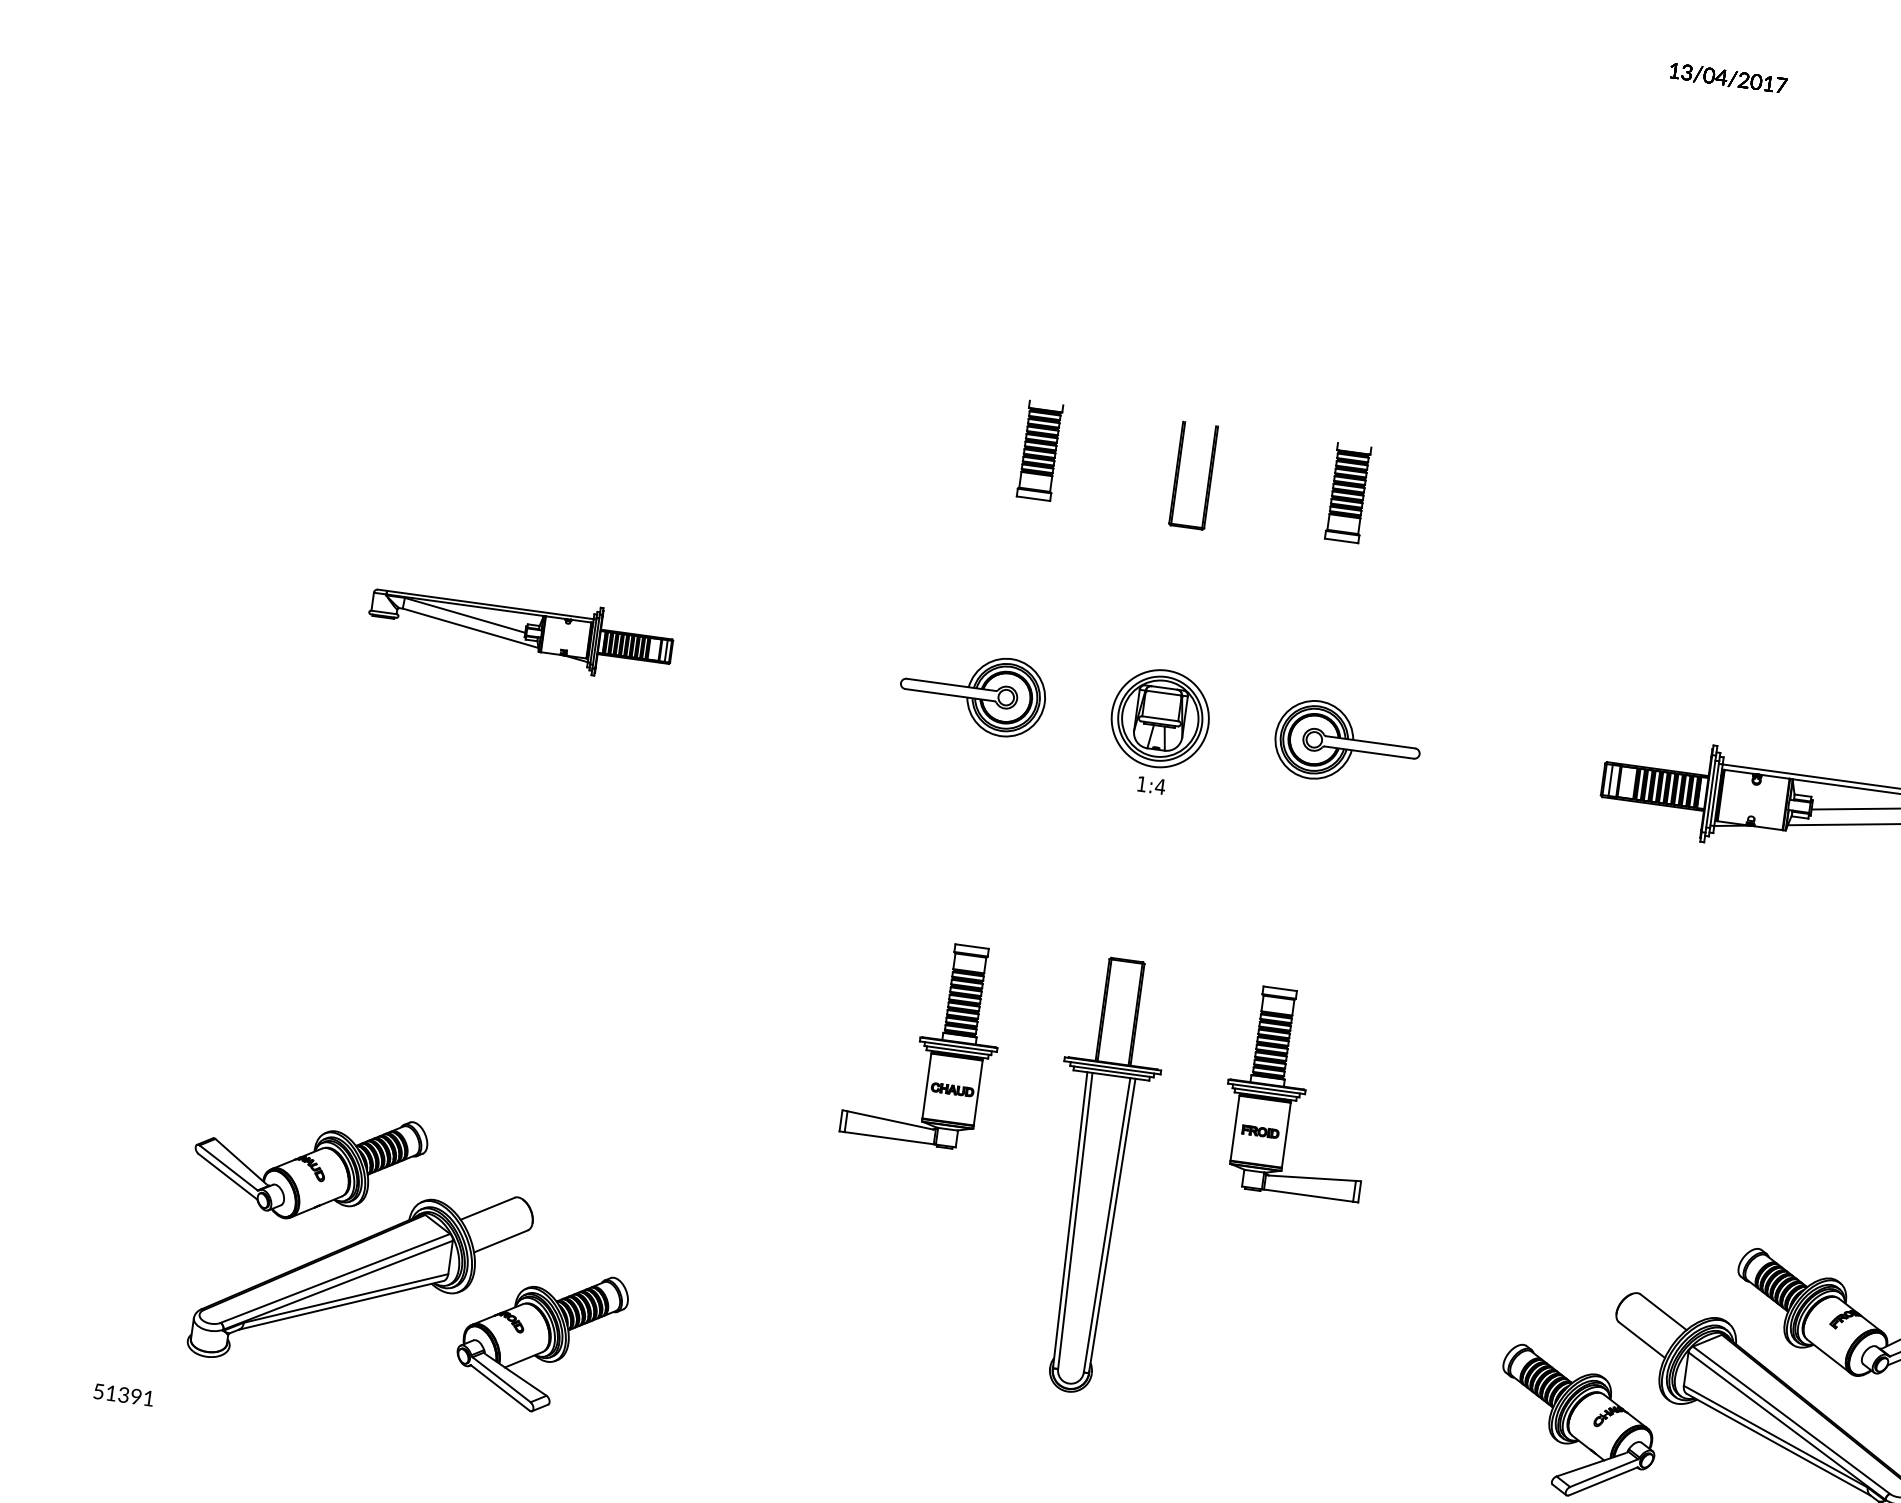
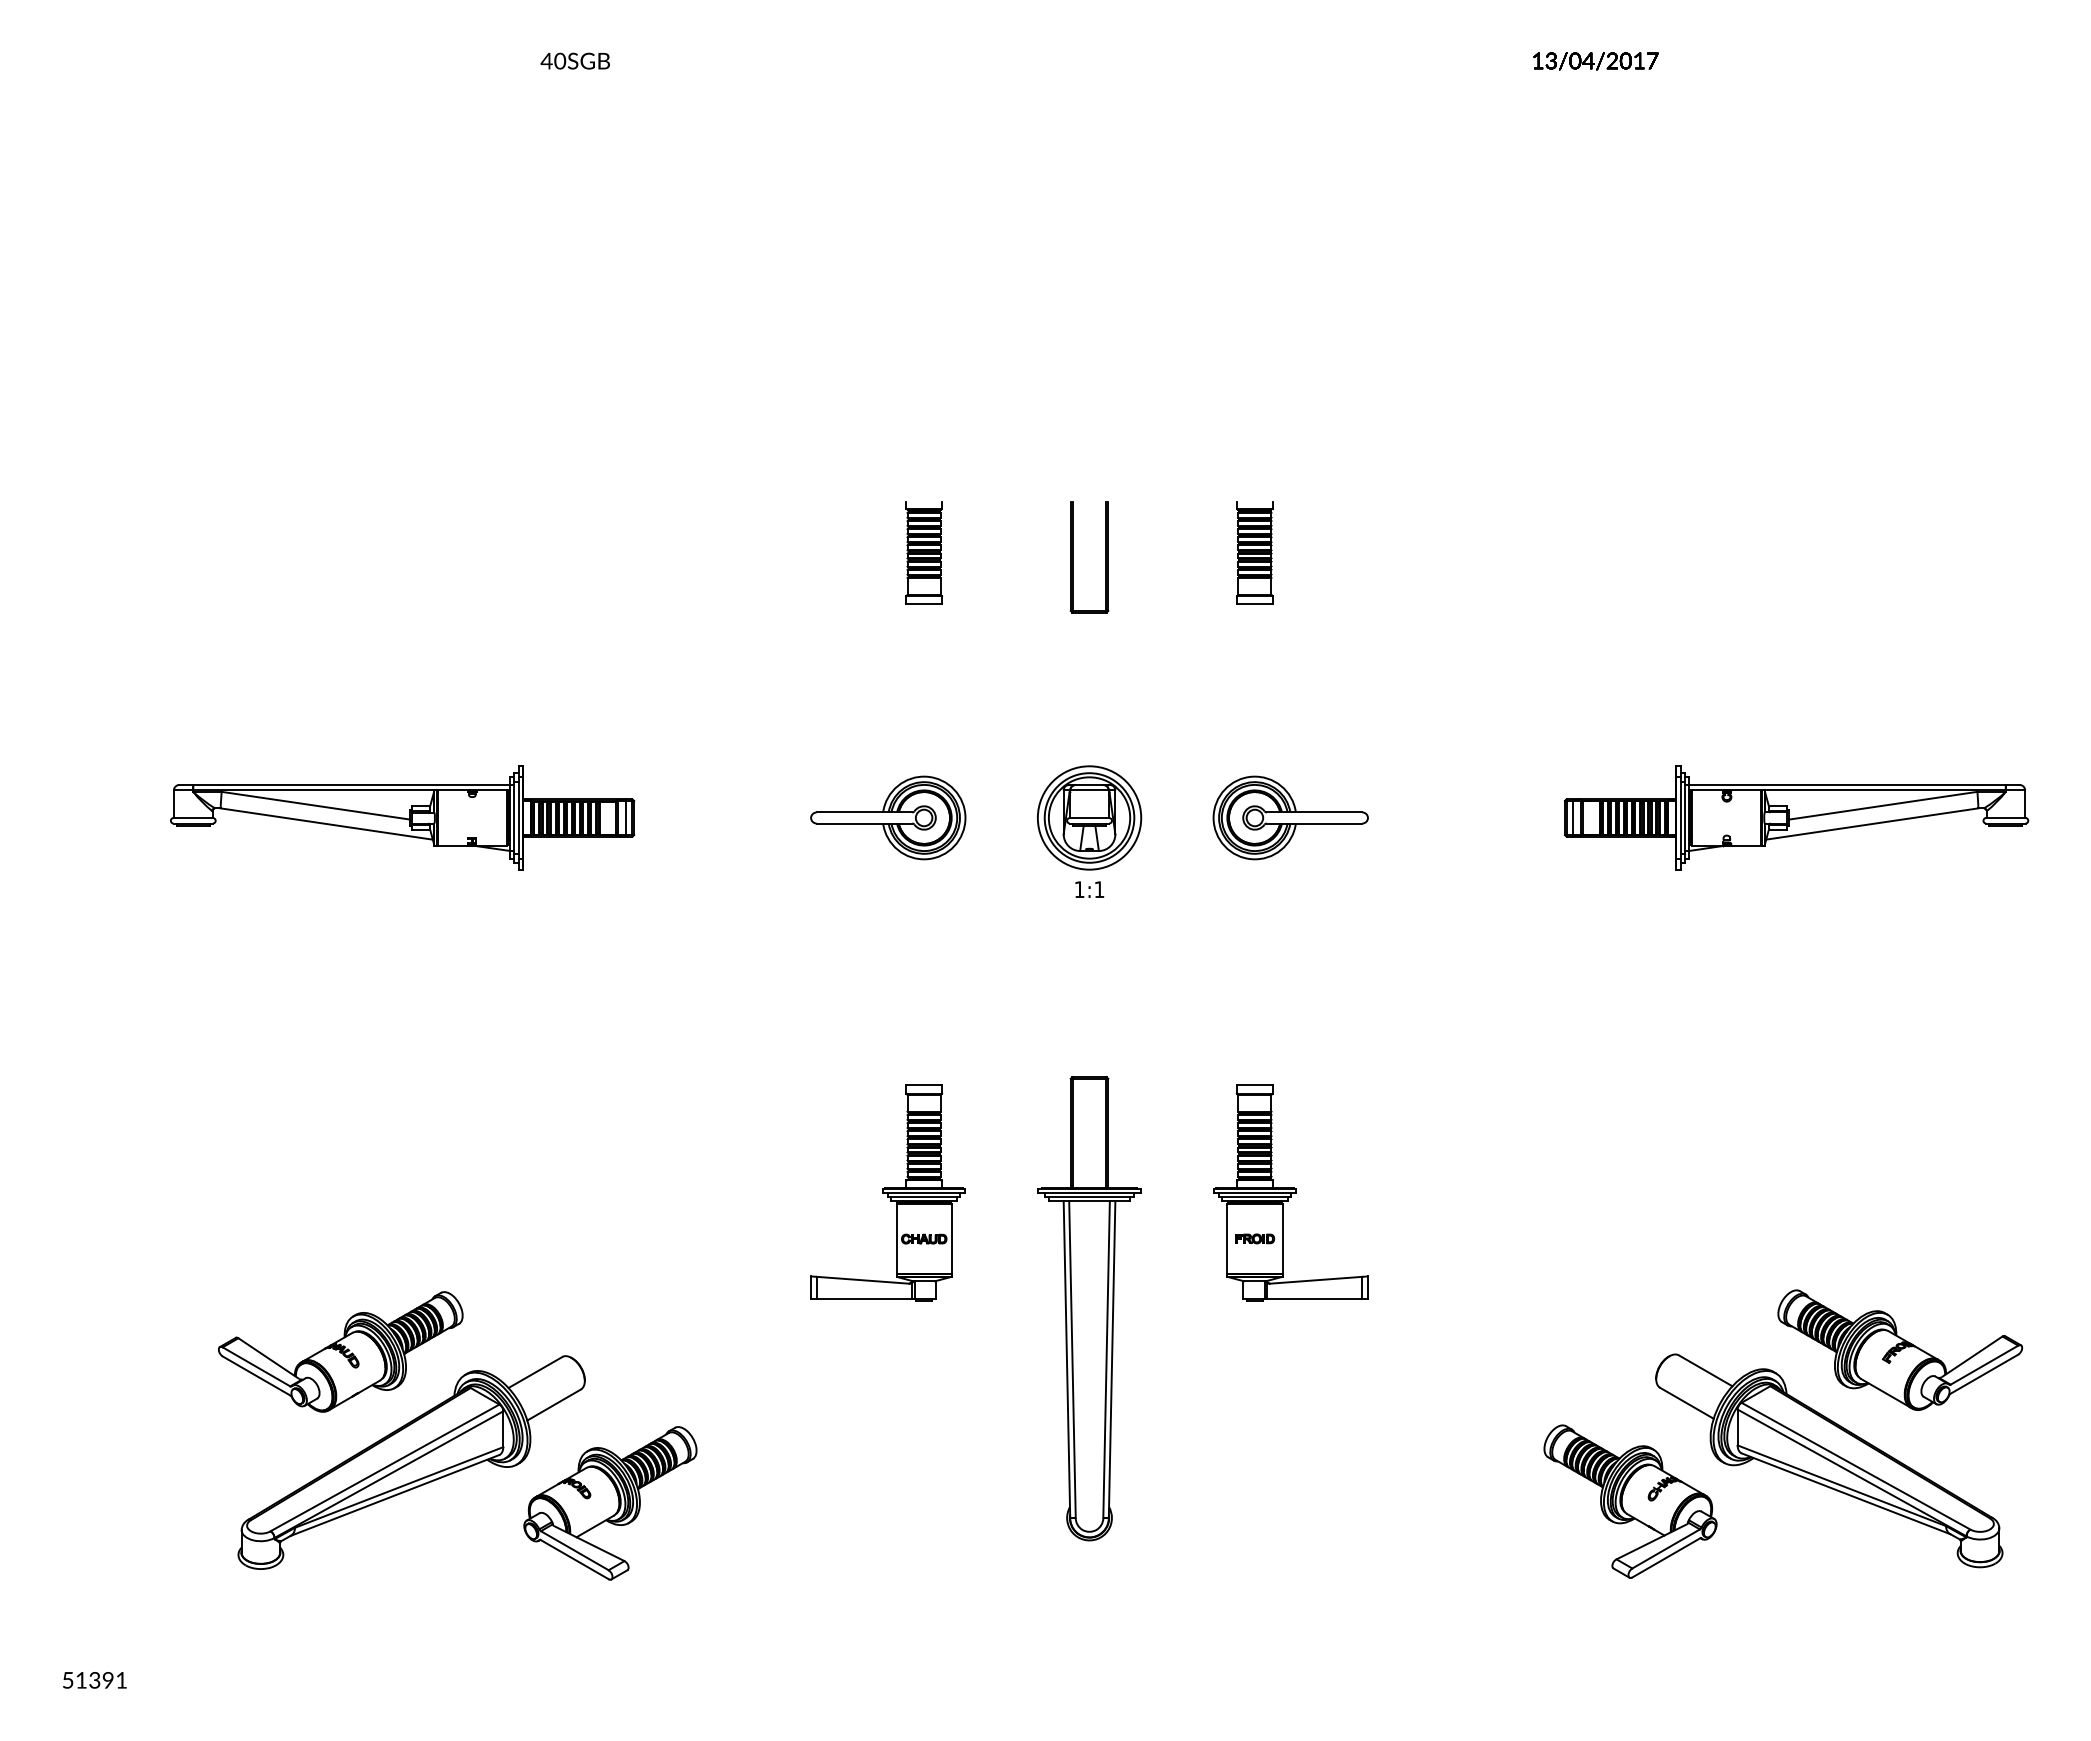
part: (520, 630) -> (402, 817), size x1.43
text: (1160, 786) -> (1099, 889), 1:4 -> 1:1
part: (407, 1257) -> (457, 1435), moved

